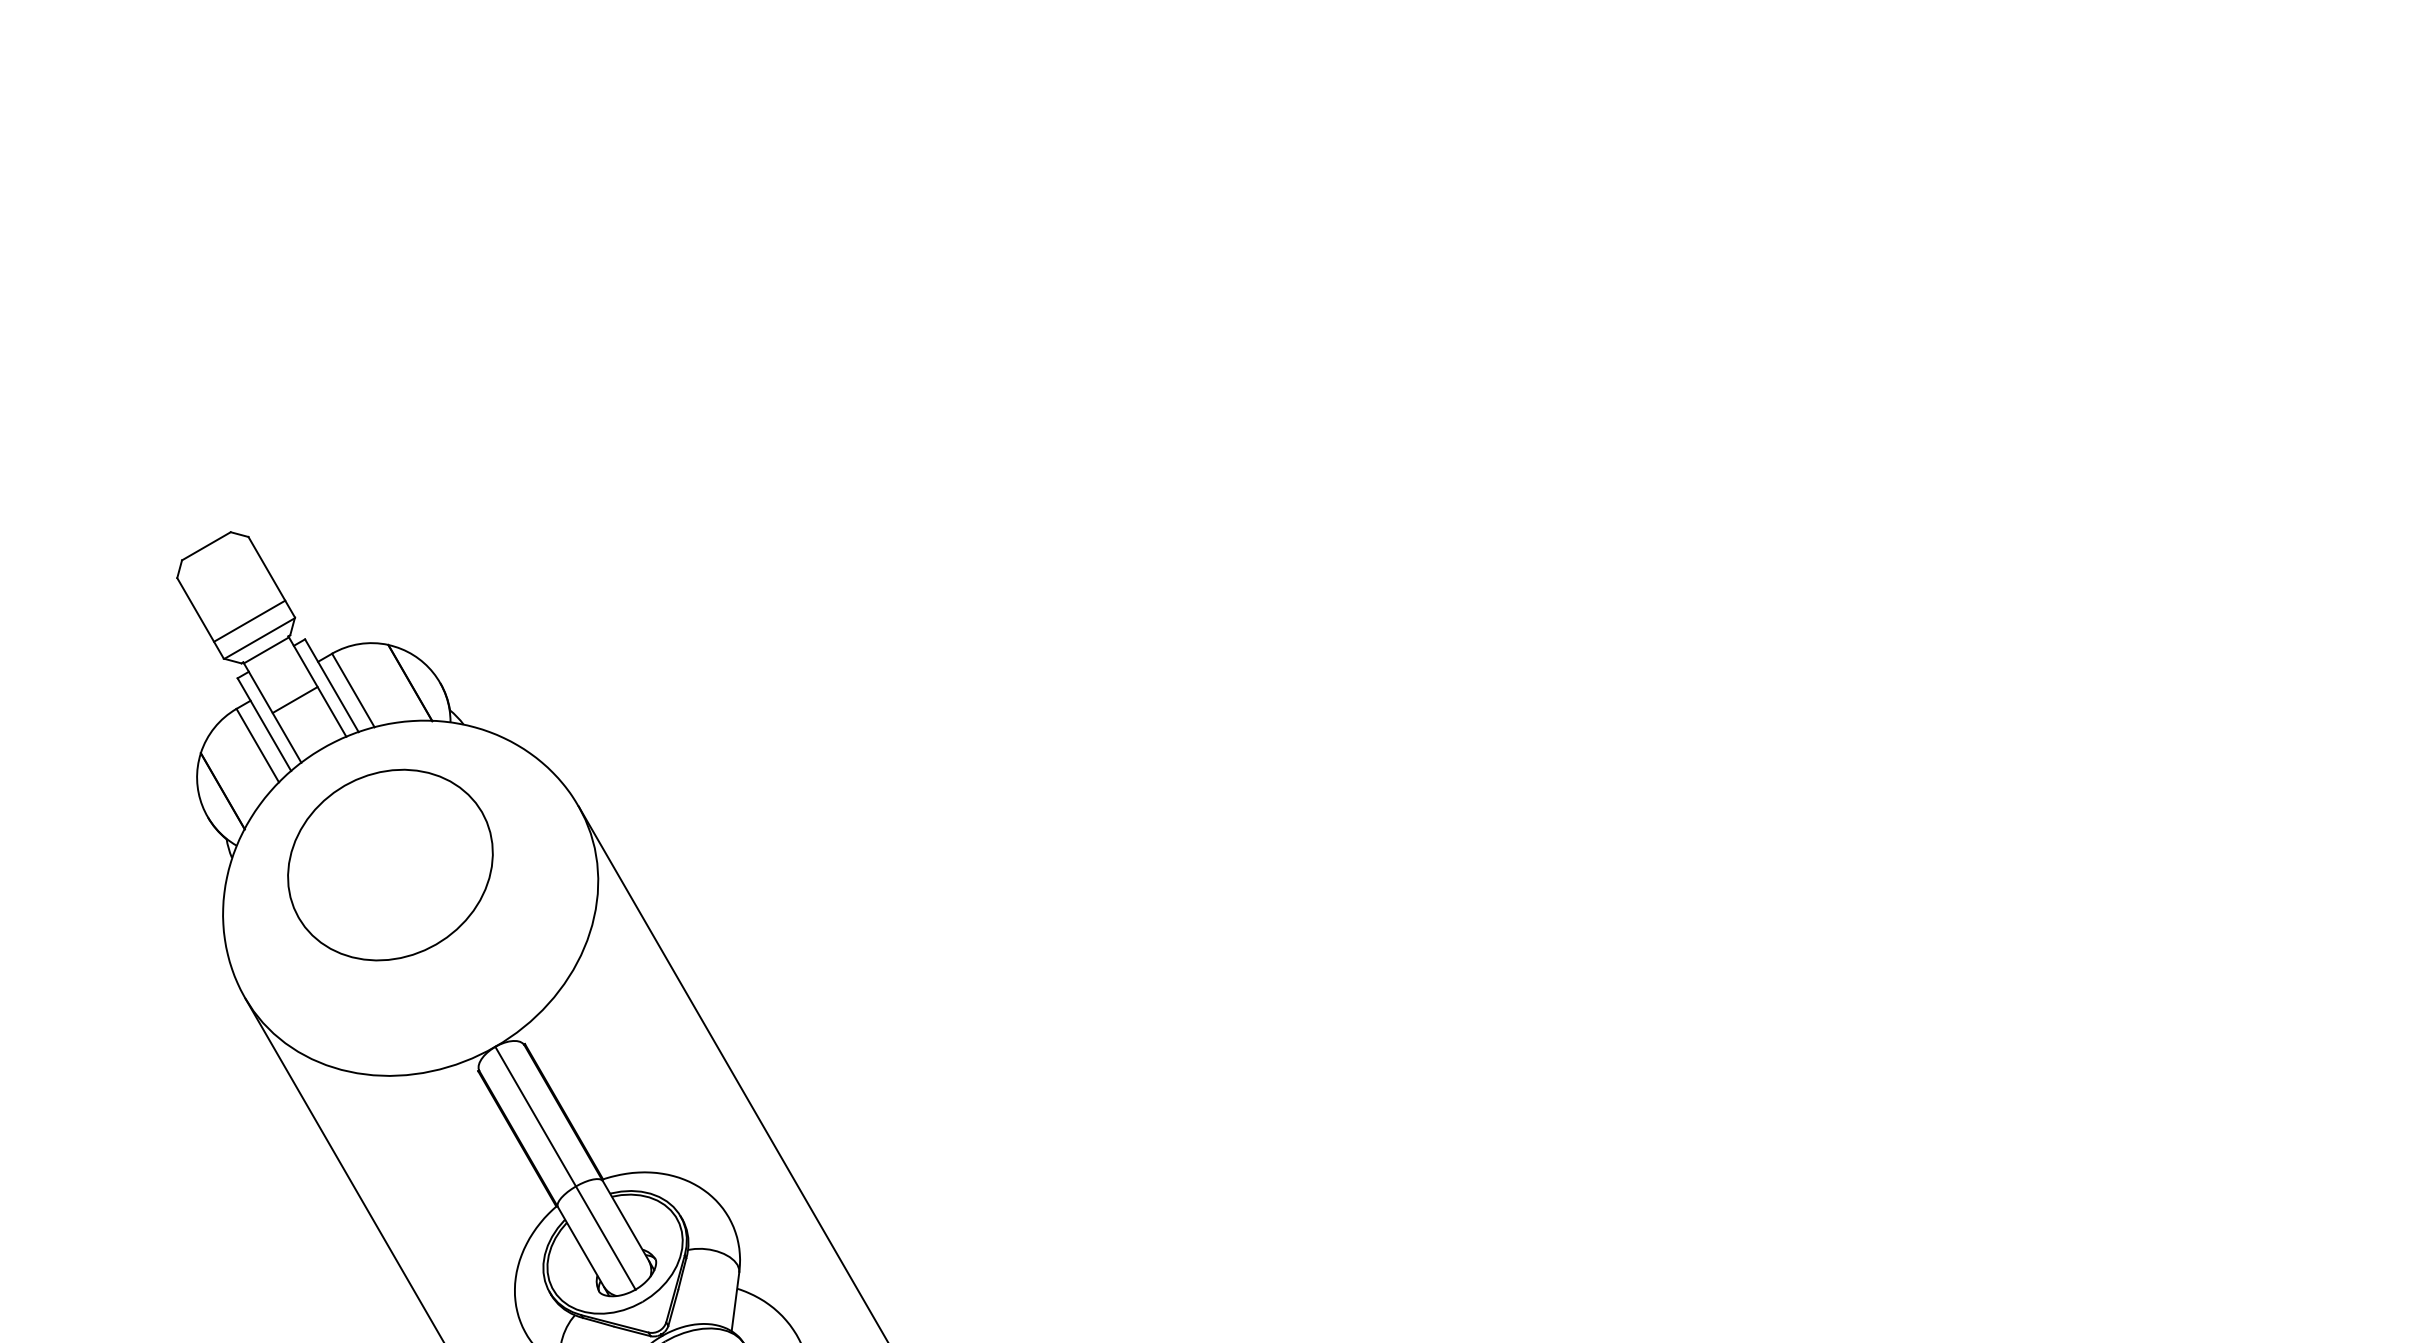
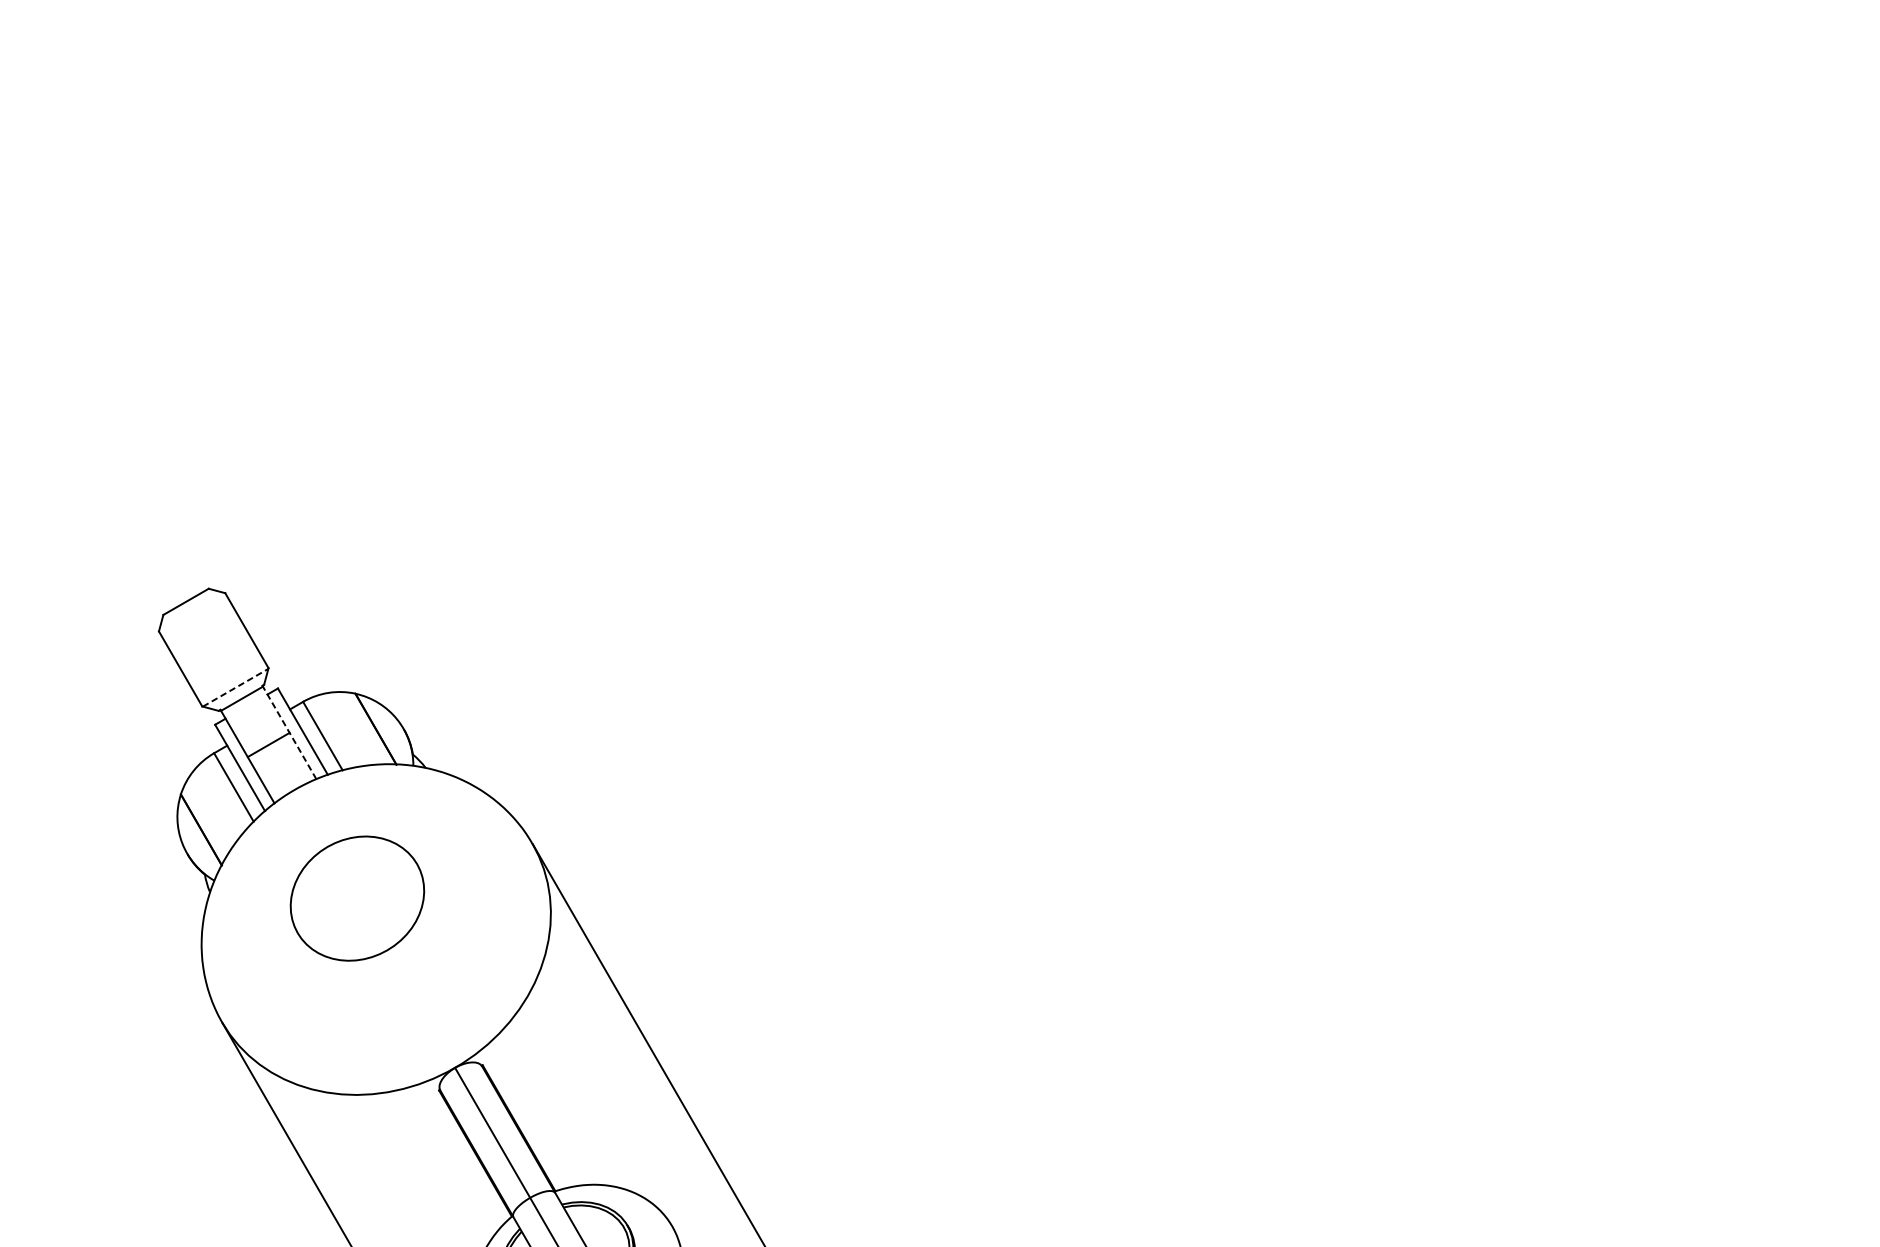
line: (249, 620) -> (226, 670), removed
line: (259, 638) -> (235, 687), solid -> dashed
line: (317, 686) -> (289, 732), solid -> dashed
part: (390, 864) -> (357, 898), size x0.7

